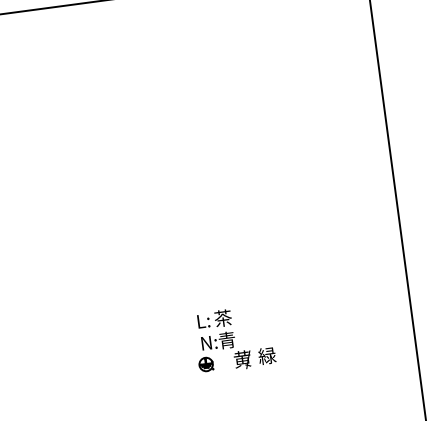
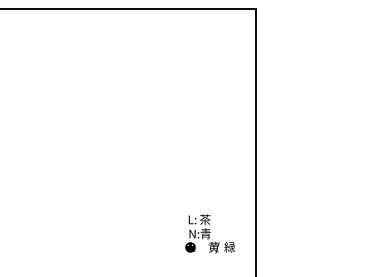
part: (234, 338) -> (210, 233), moved

